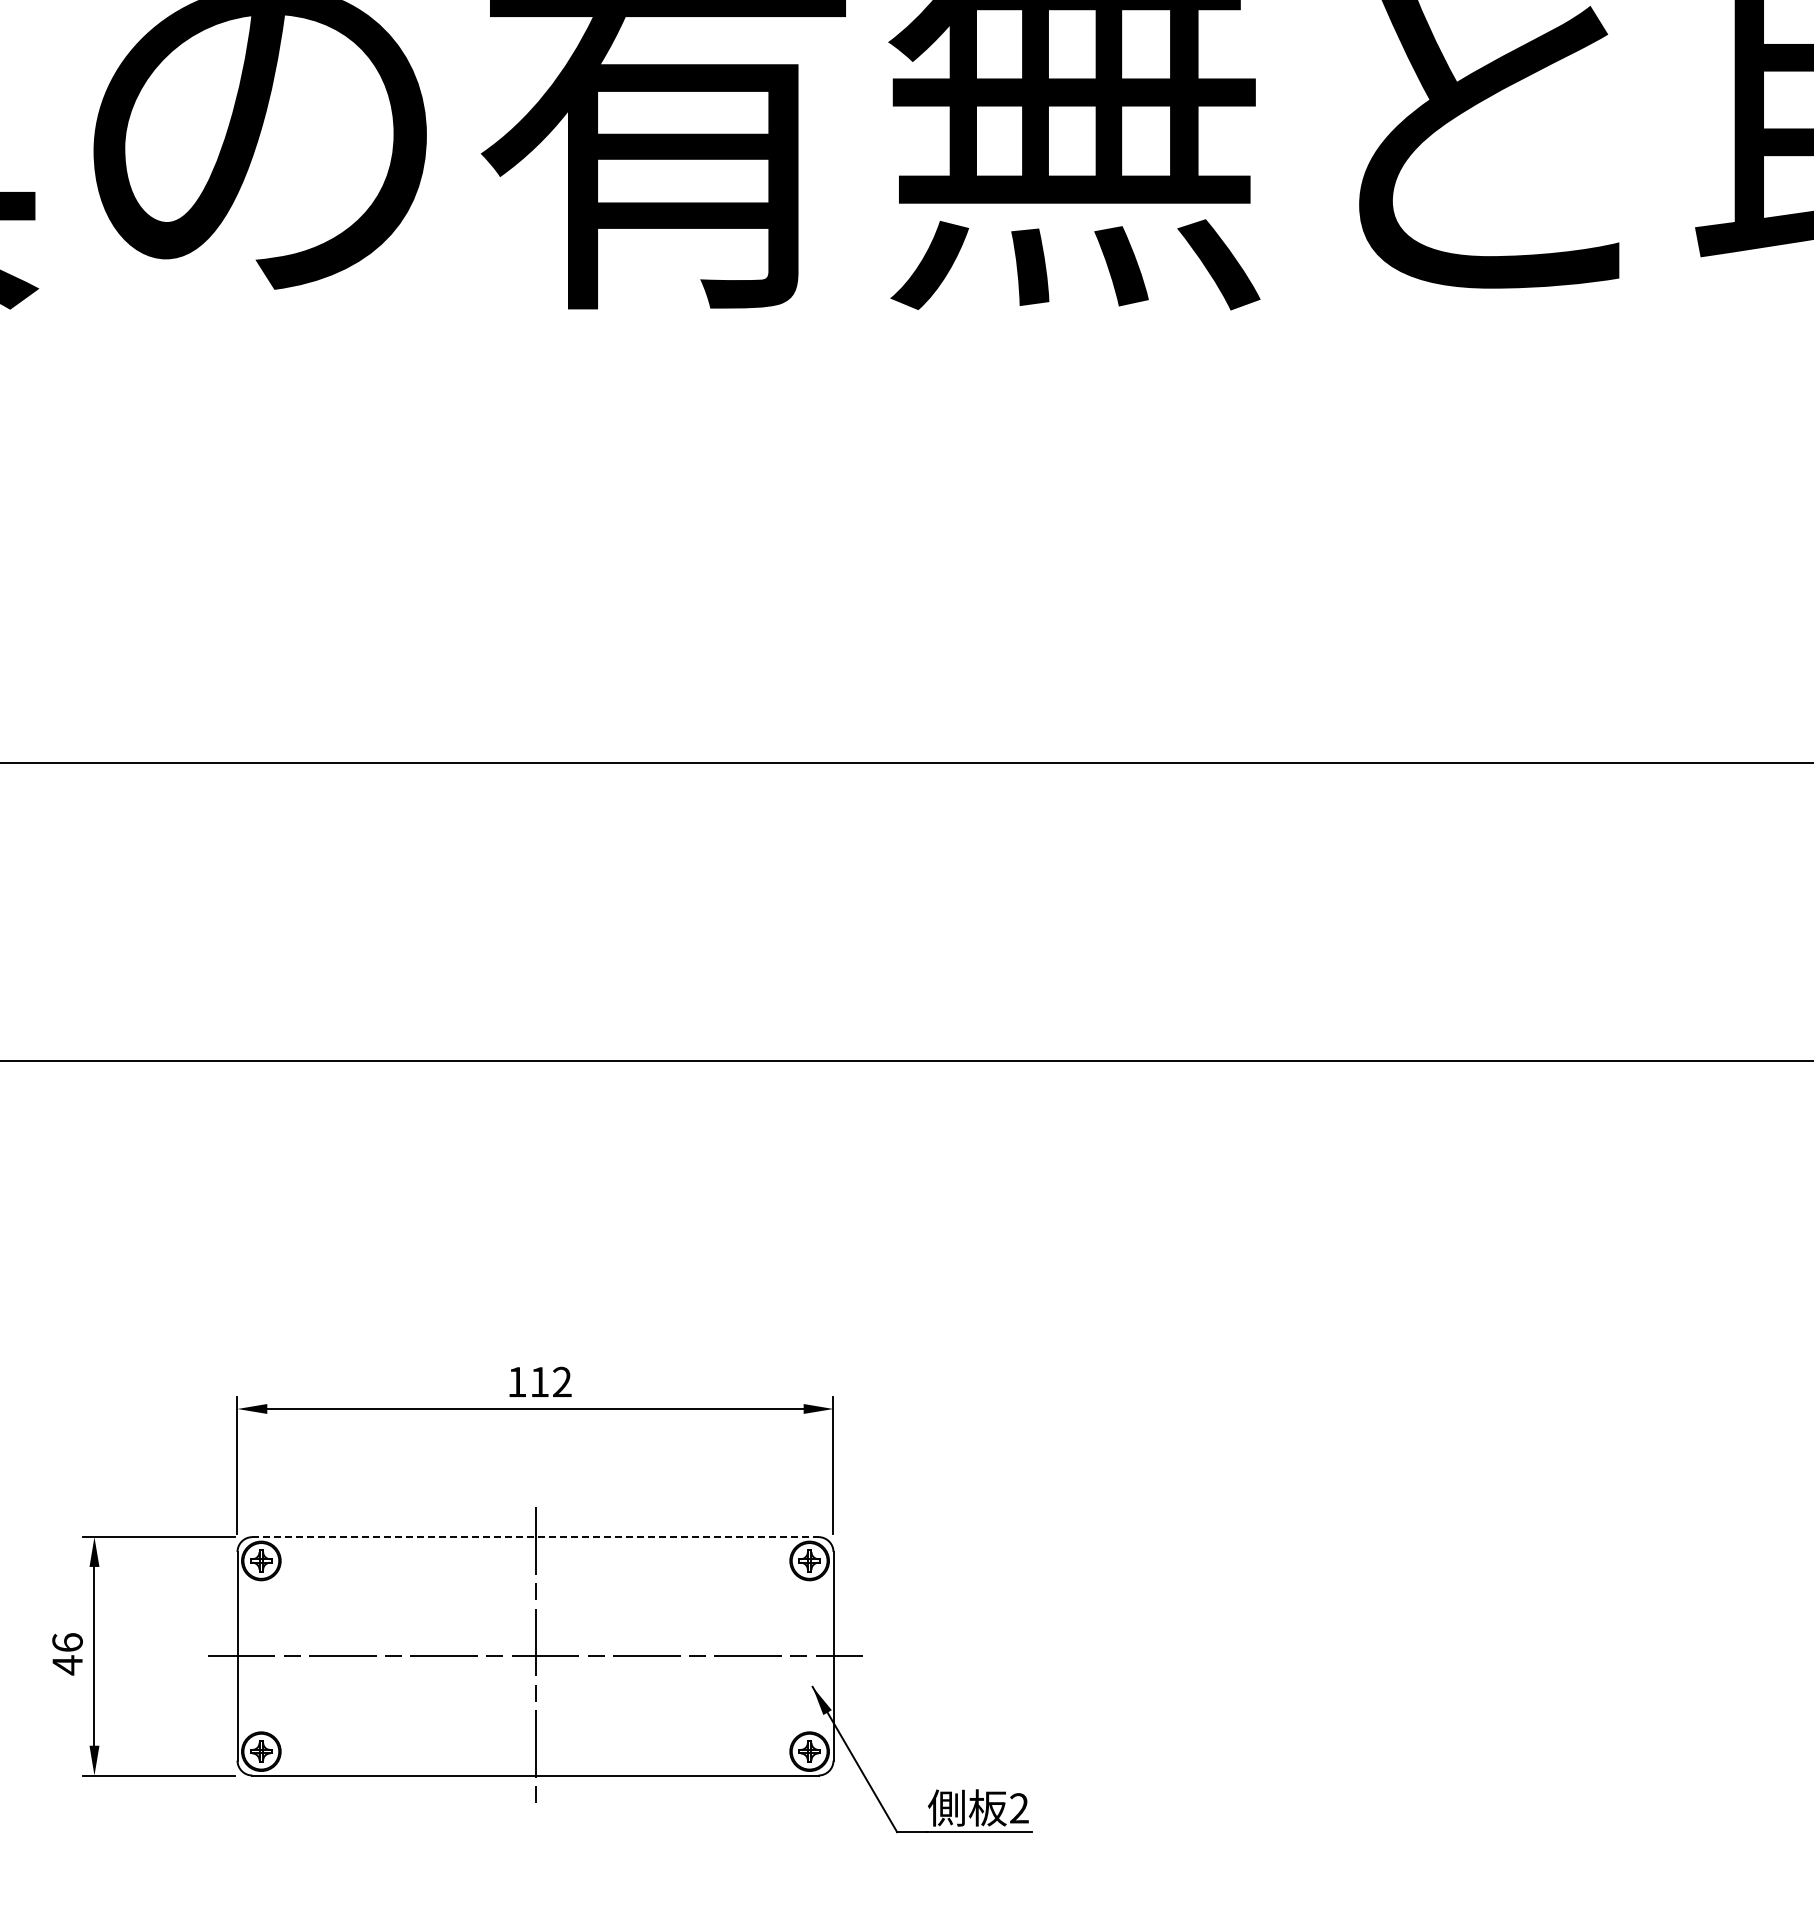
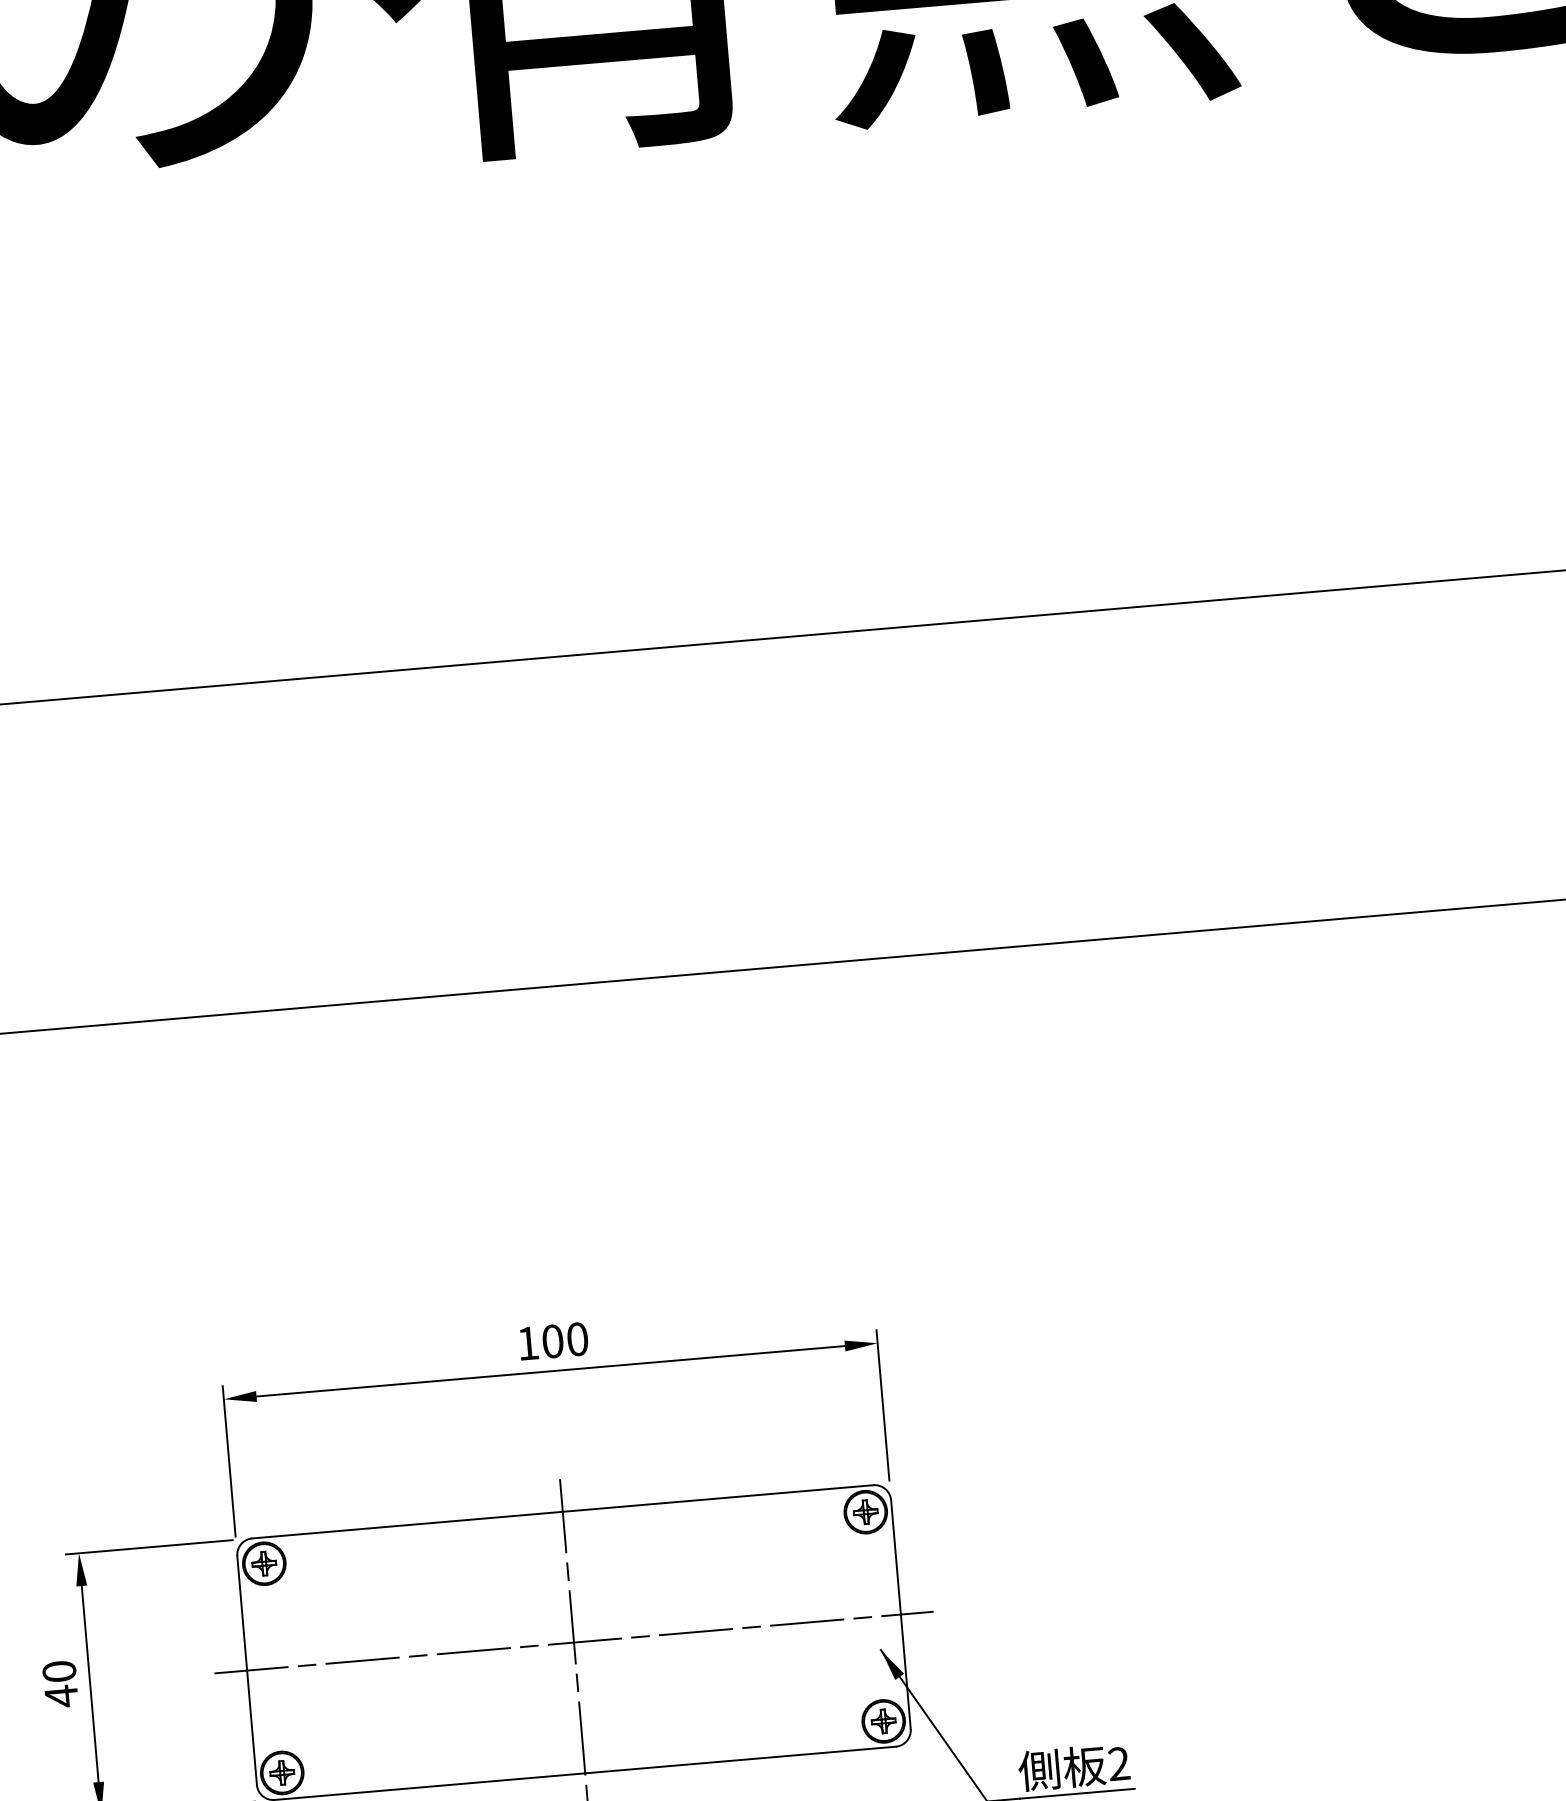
text: (550, 1381) -> (564, 1339), 112 -> 100
line: (536, 1537) -> (563, 1512), dashed -> solid
text: (67, 1642) -> (59, 1671), 46 -> 40

